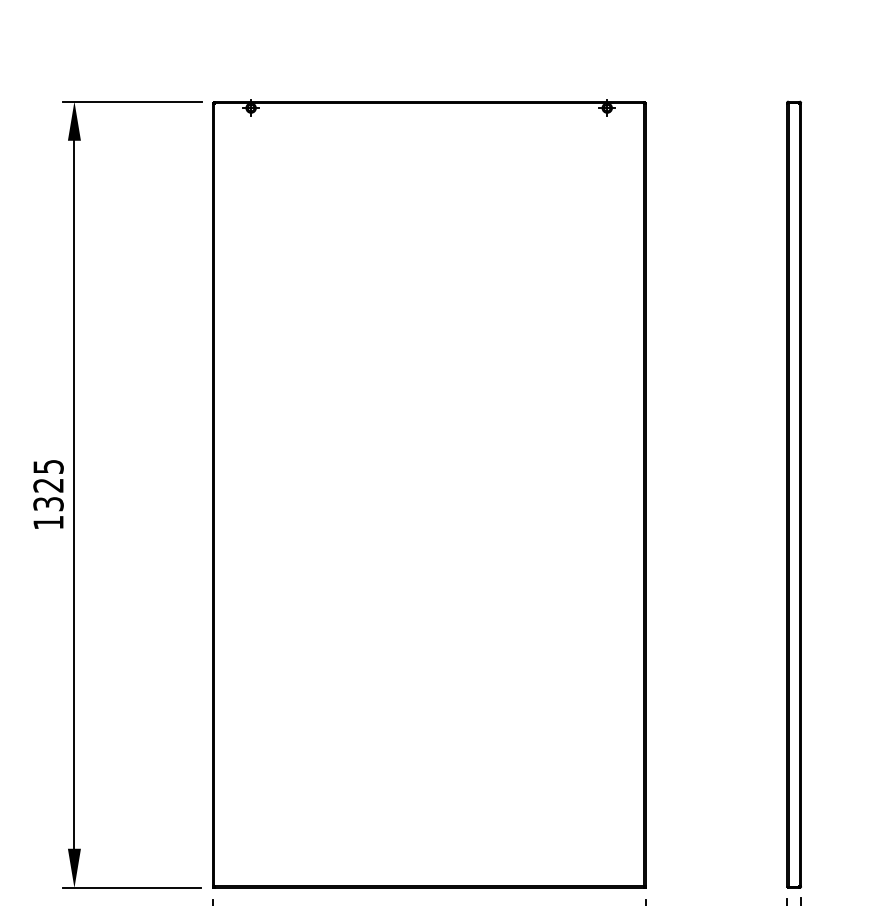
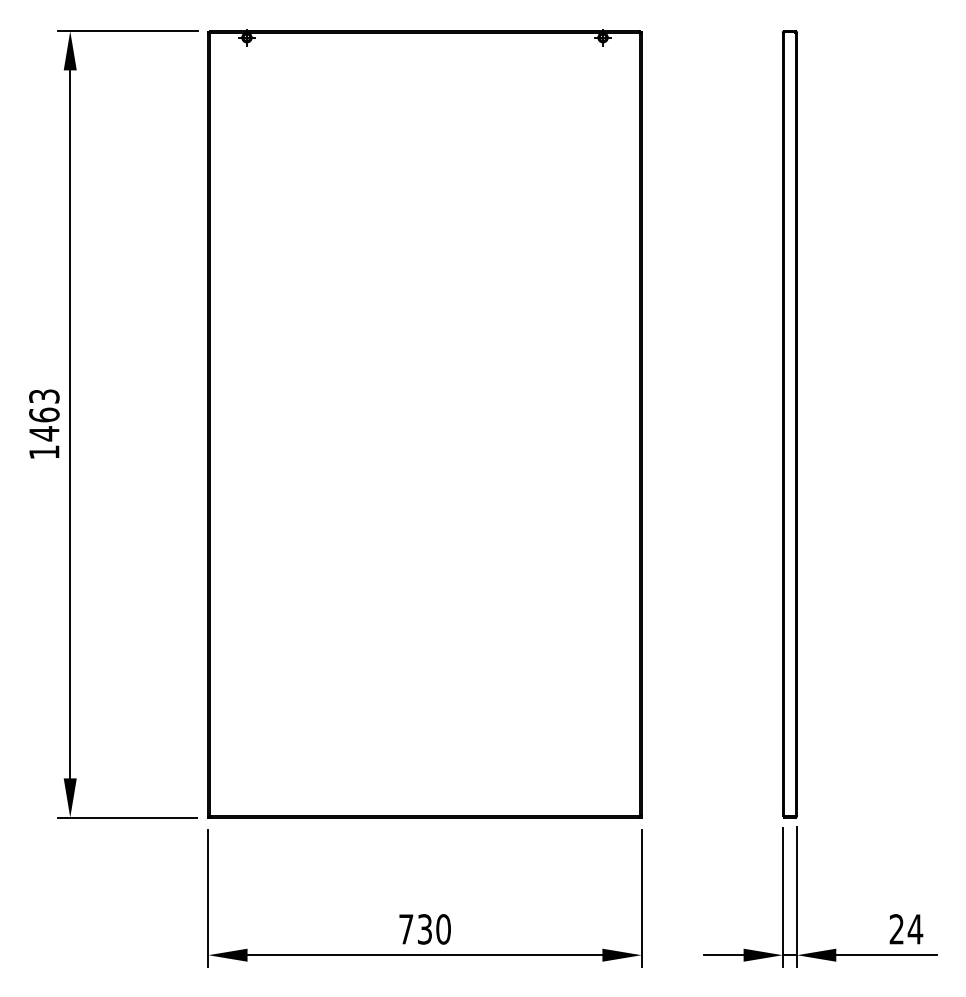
text: (48, 485) -> (44, 415), 1325 -> 1463

